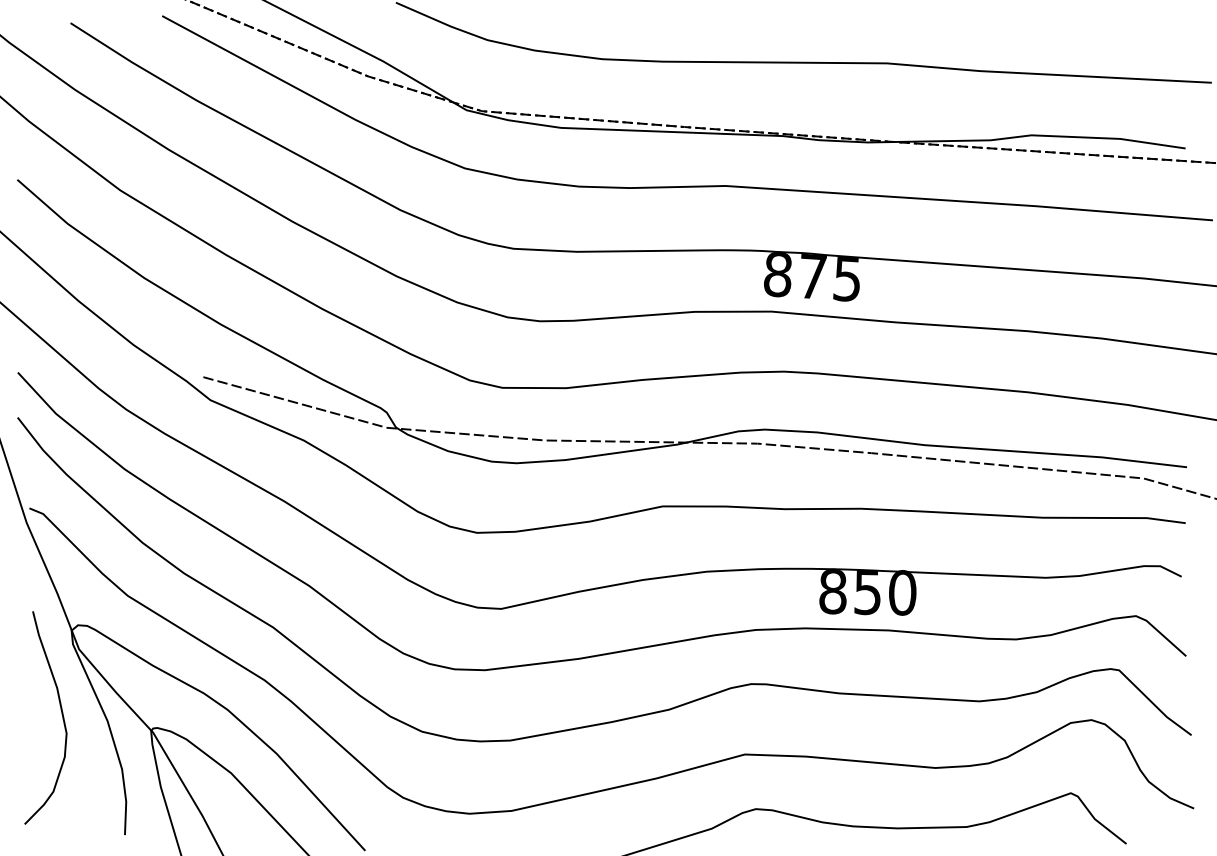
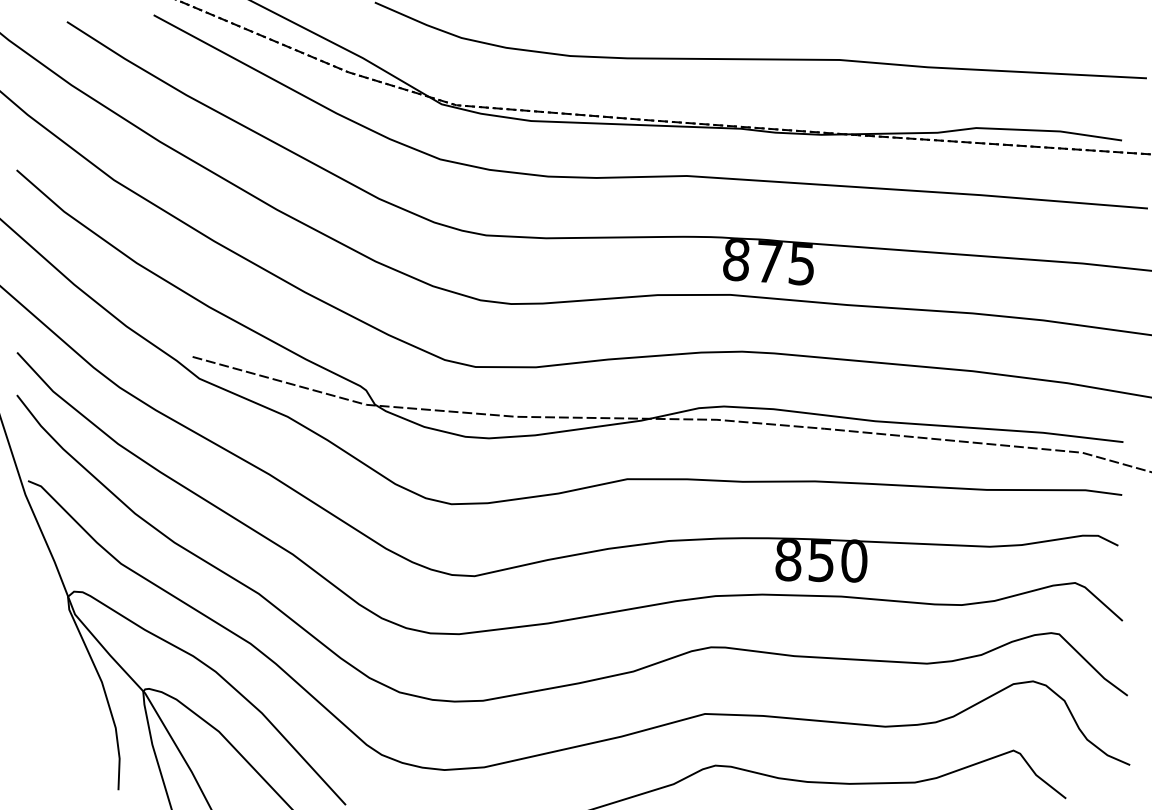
curve: (61, 715) -> (58, 677), removed

